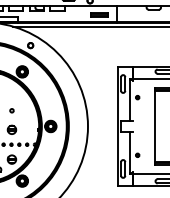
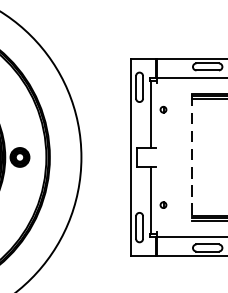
line: (154, 126) -> (191, 157), solid -> dashed

